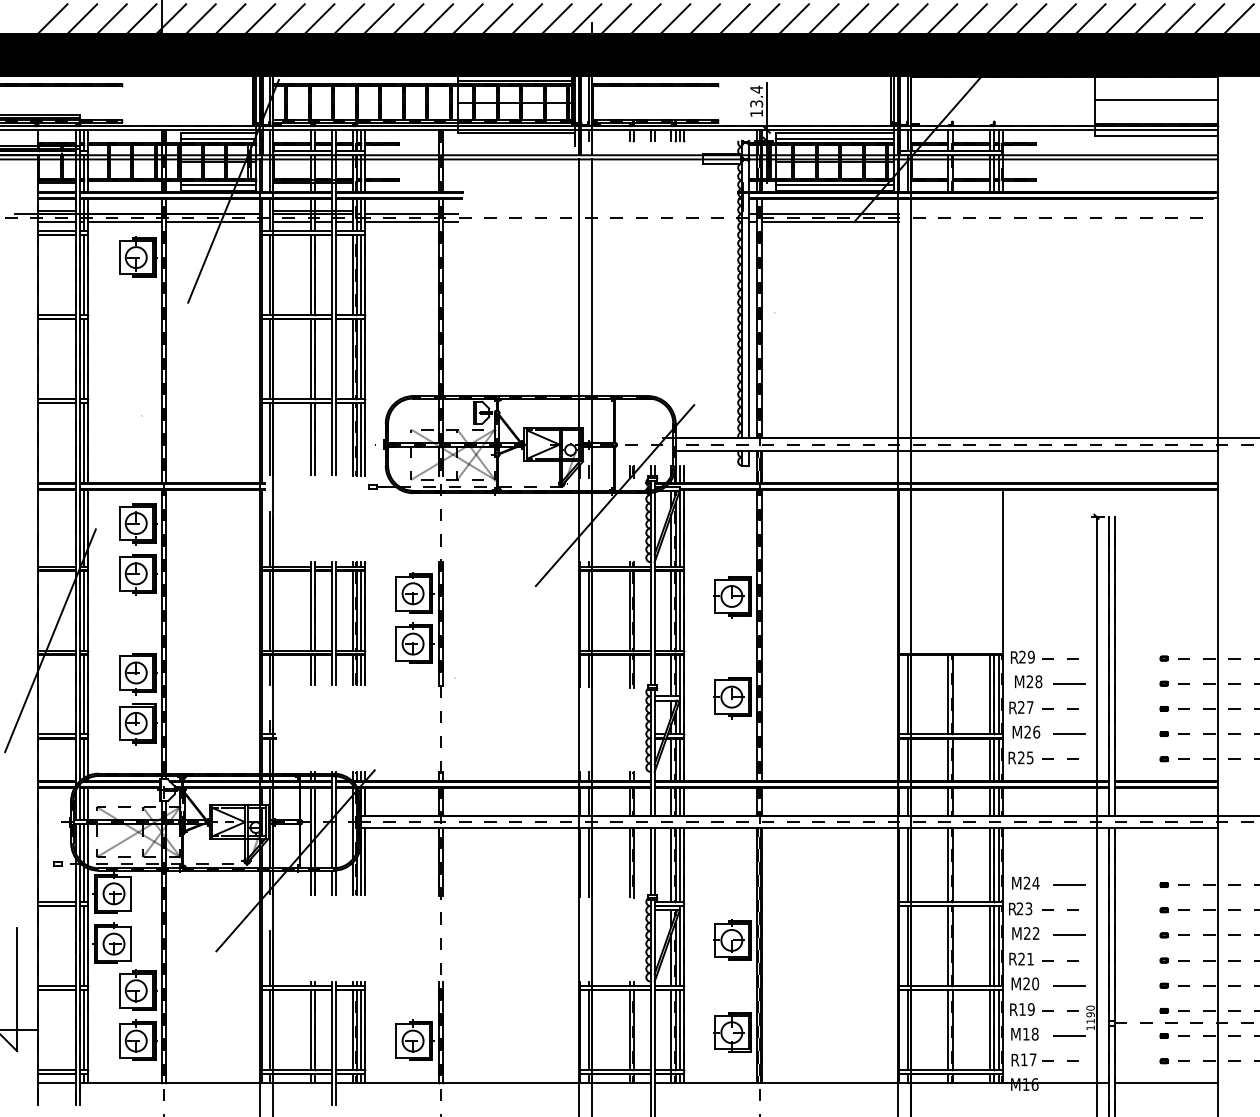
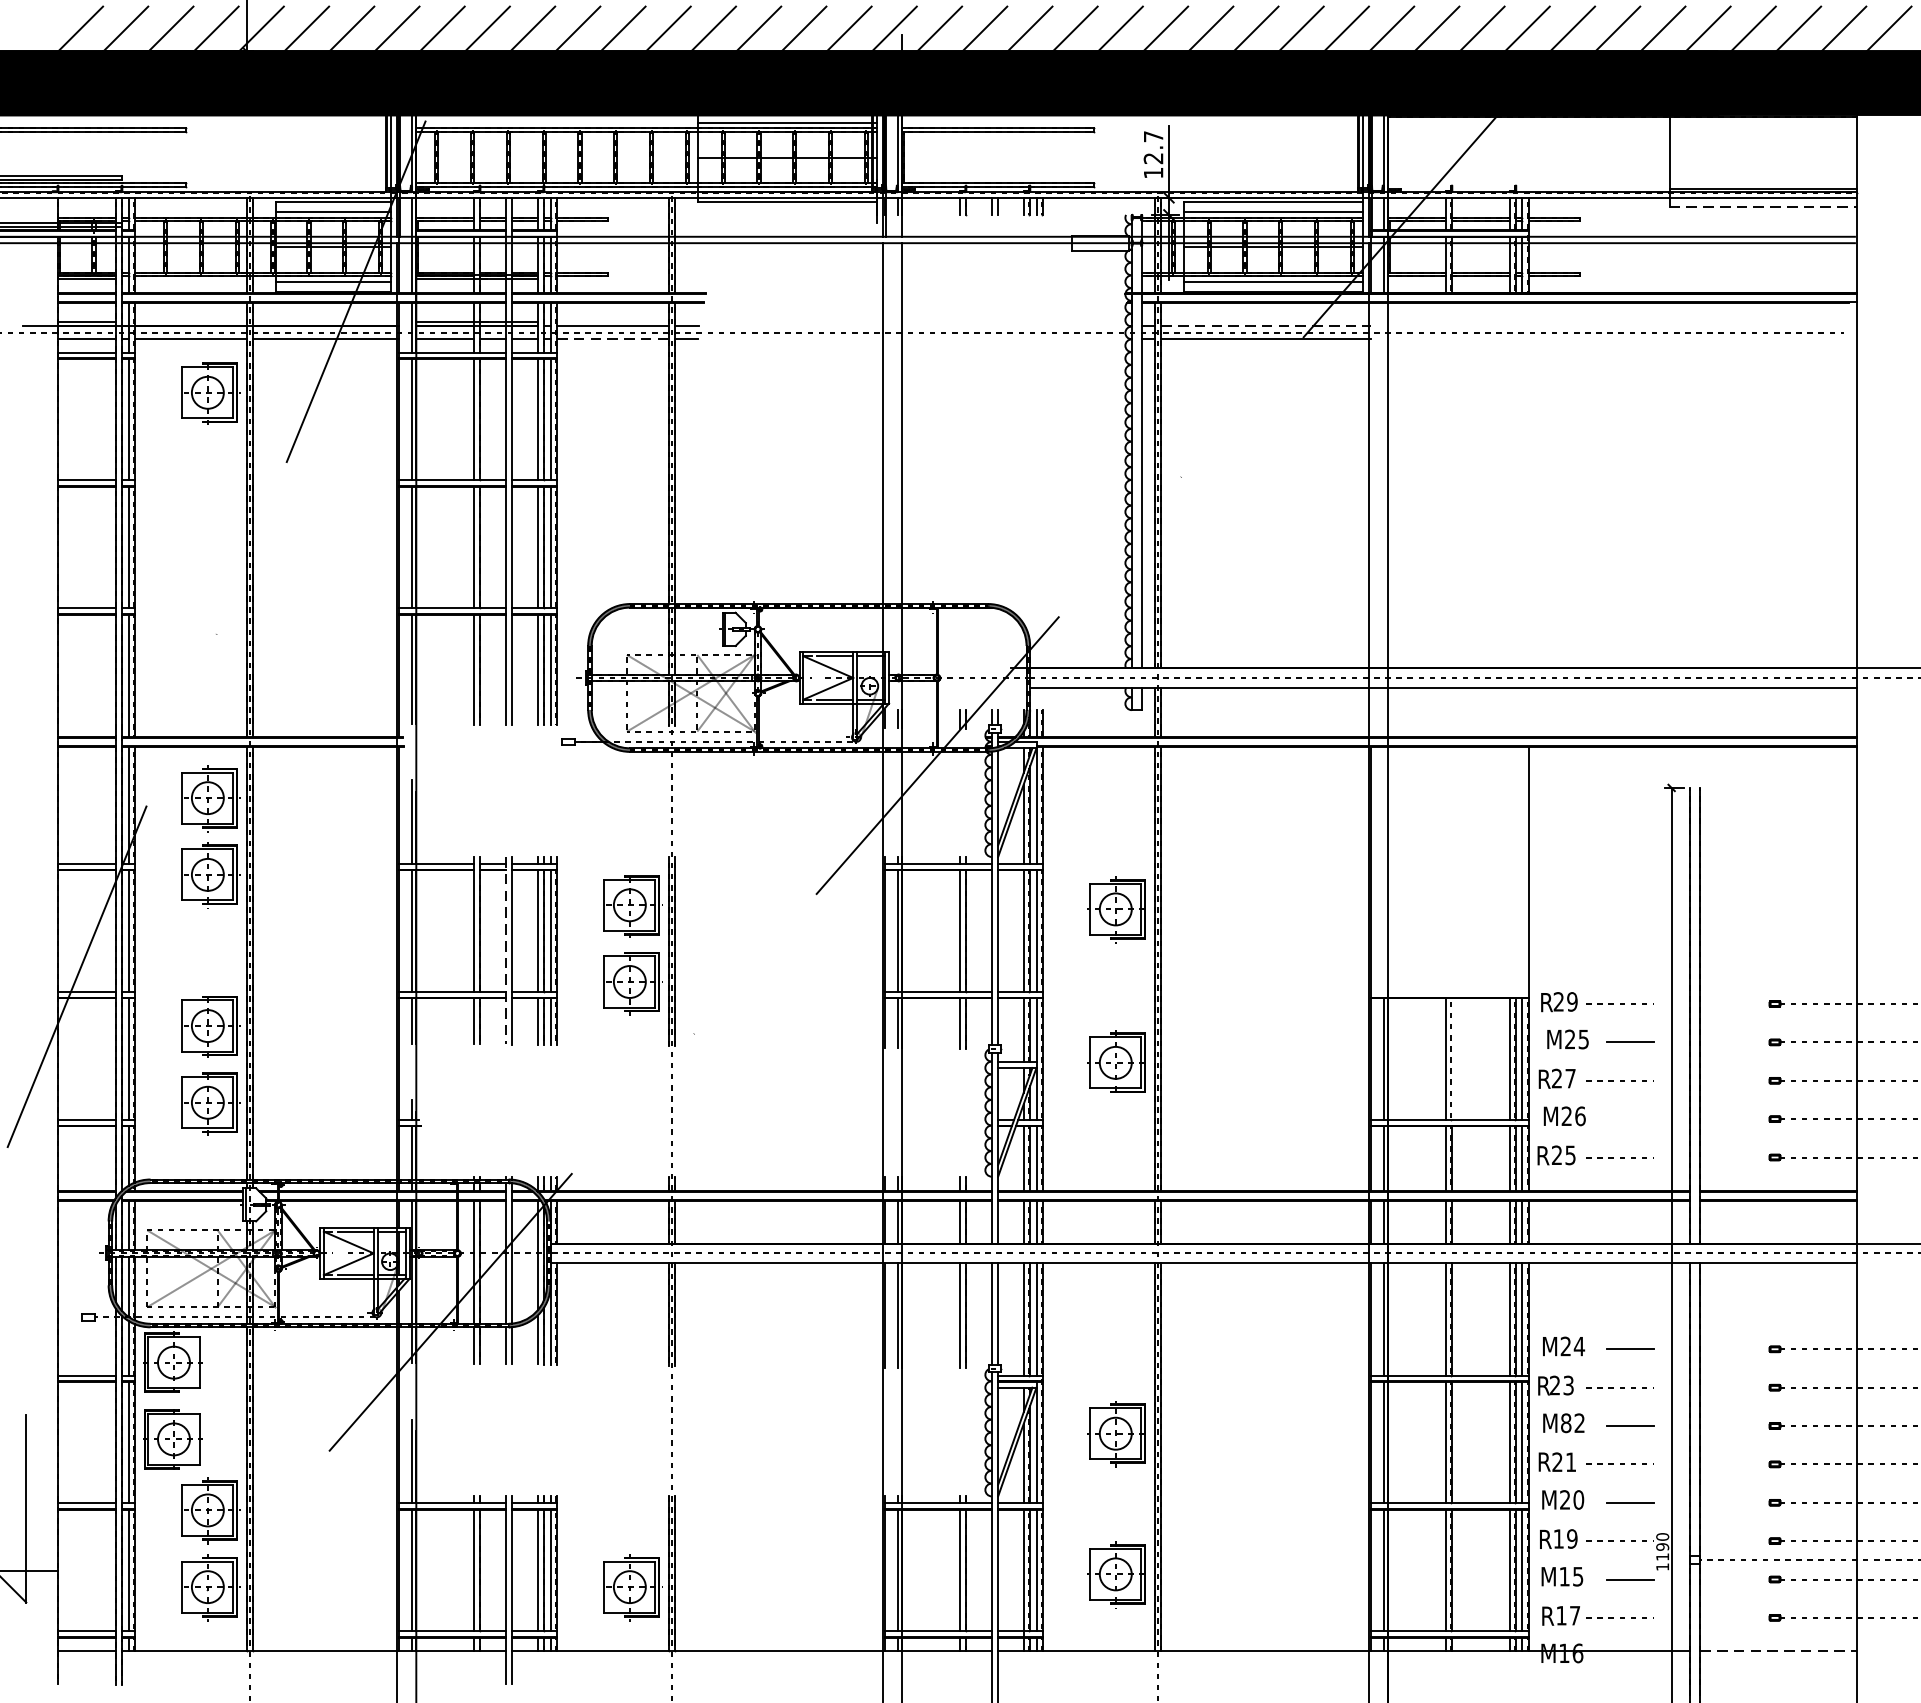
text: (756, 96) -> (1153, 147), 13.4 -> 12.7
line: (1156, 99) -> (1763, 151), removed
line: (1157, 135) -> (1764, 206), solid -> dashed
line: (830, 213) -> (1266, 325), solid -> dashed
line: (401, 222) -> (612, 339), solid -> dashed
line: (331, 624) -> (505, 952), solid -> dashed
text: (1038, 681) -> (1583, 1039), M28 -> M25
line: (952, 694) -> (1452, 1058), removed
line: (1069, 734) -> (1630, 1119), removed
text: (1027, 933) -> (1566, 1423), M22 -> M82
text: (1034, 1033) -> (1577, 1575), M18 -> M15
line: (1167, 1083) -> (1779, 1651), solid -> dashed

